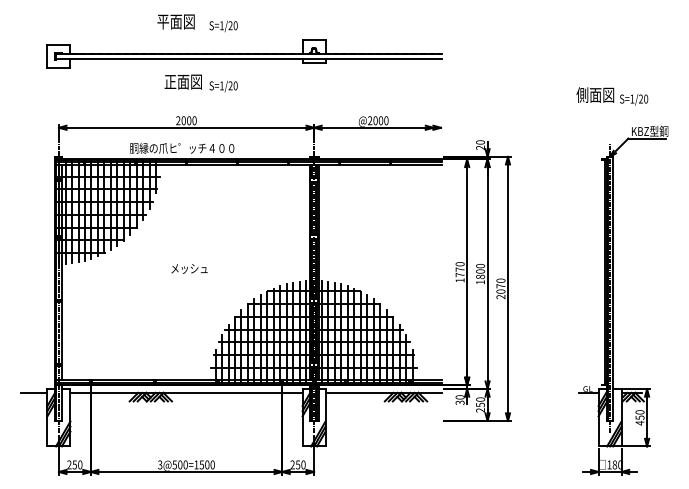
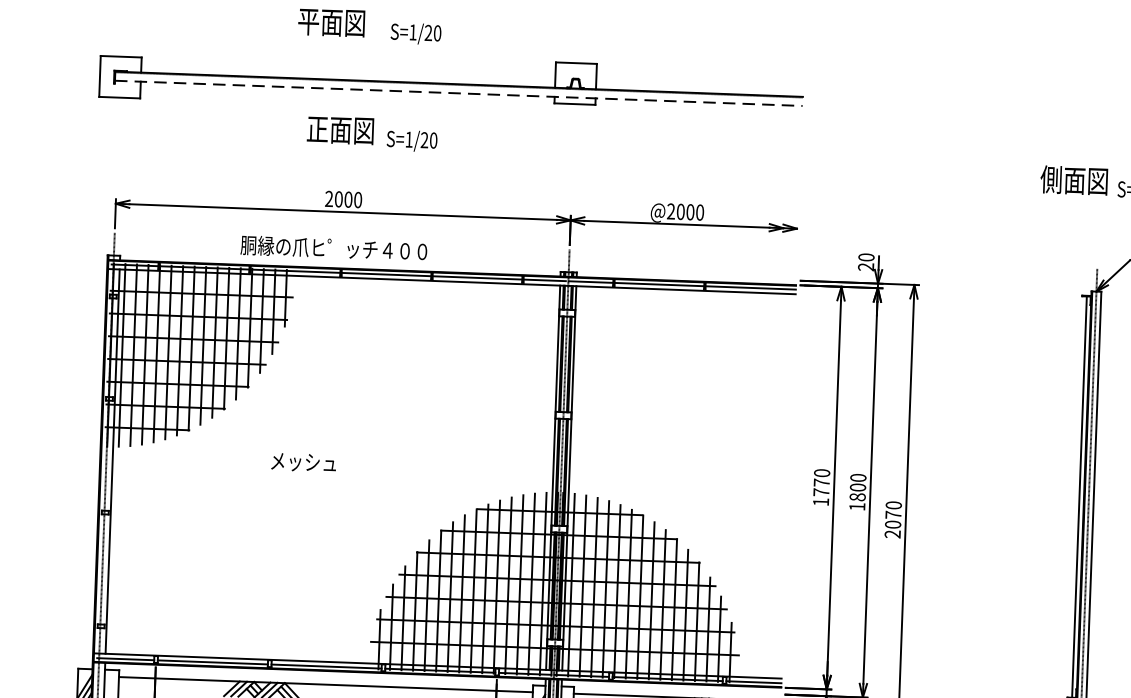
line: (248, 58) -> (458, 92), solid -> dashed
text: (189, 268) -> (303, 461), moved
line: (33, 392) -> (53, 673), removed

